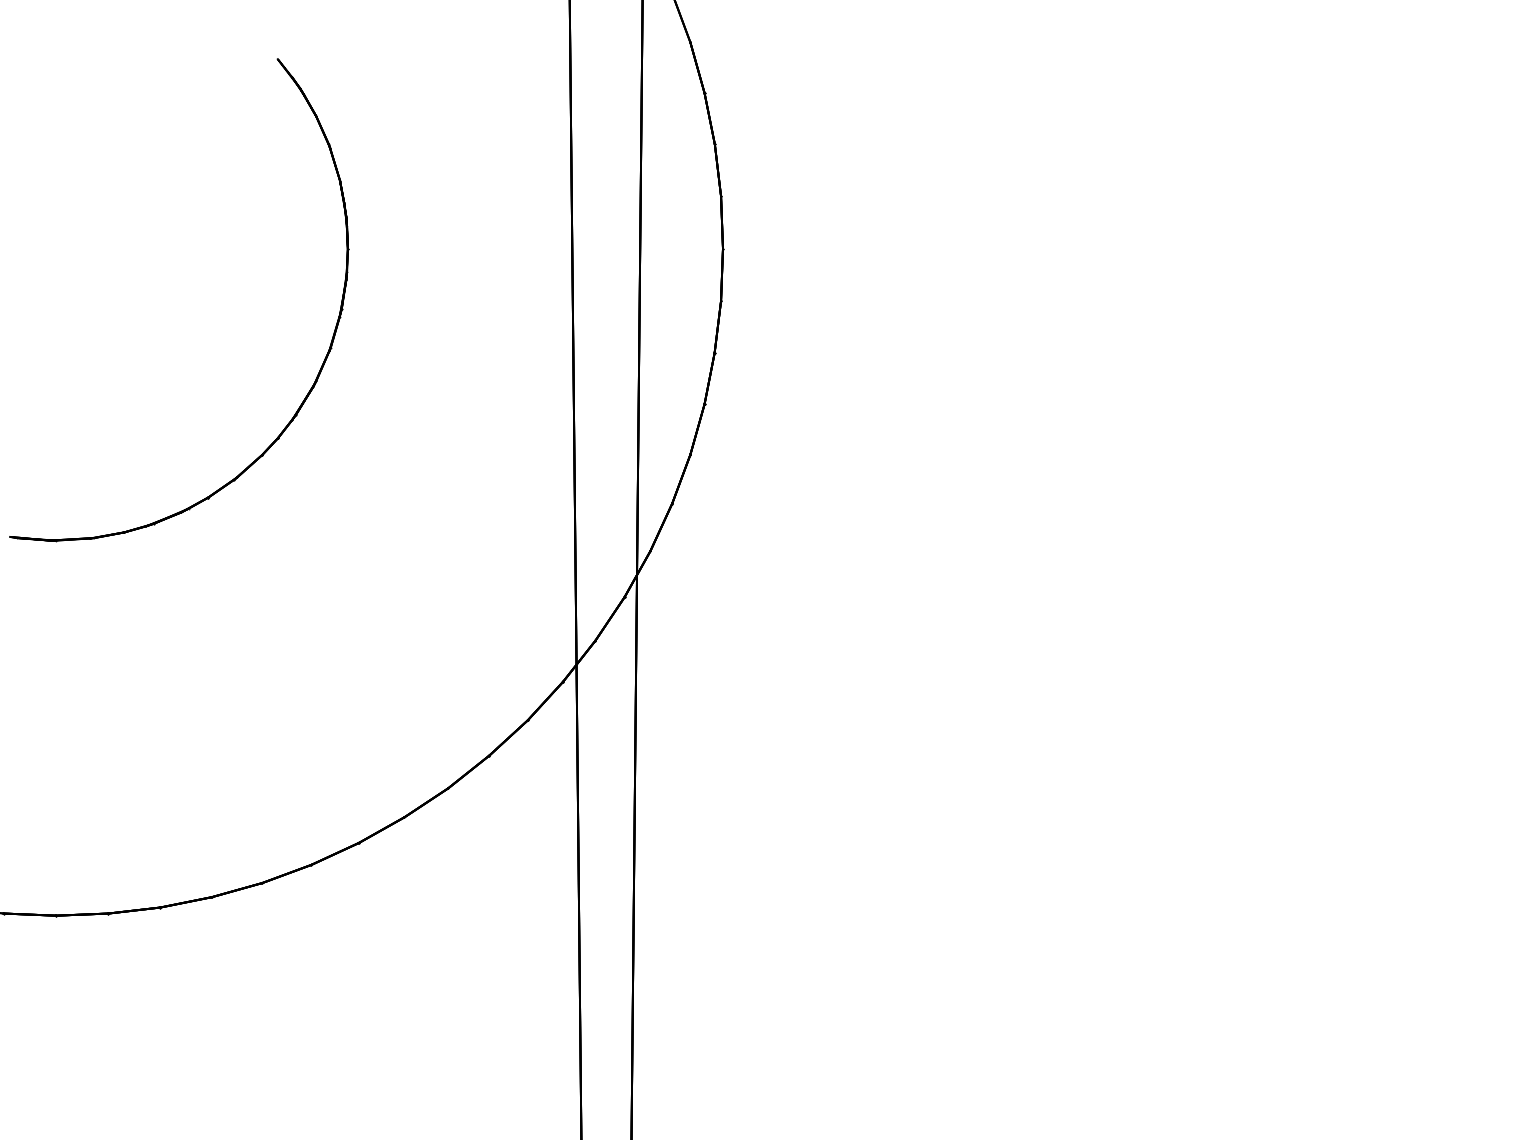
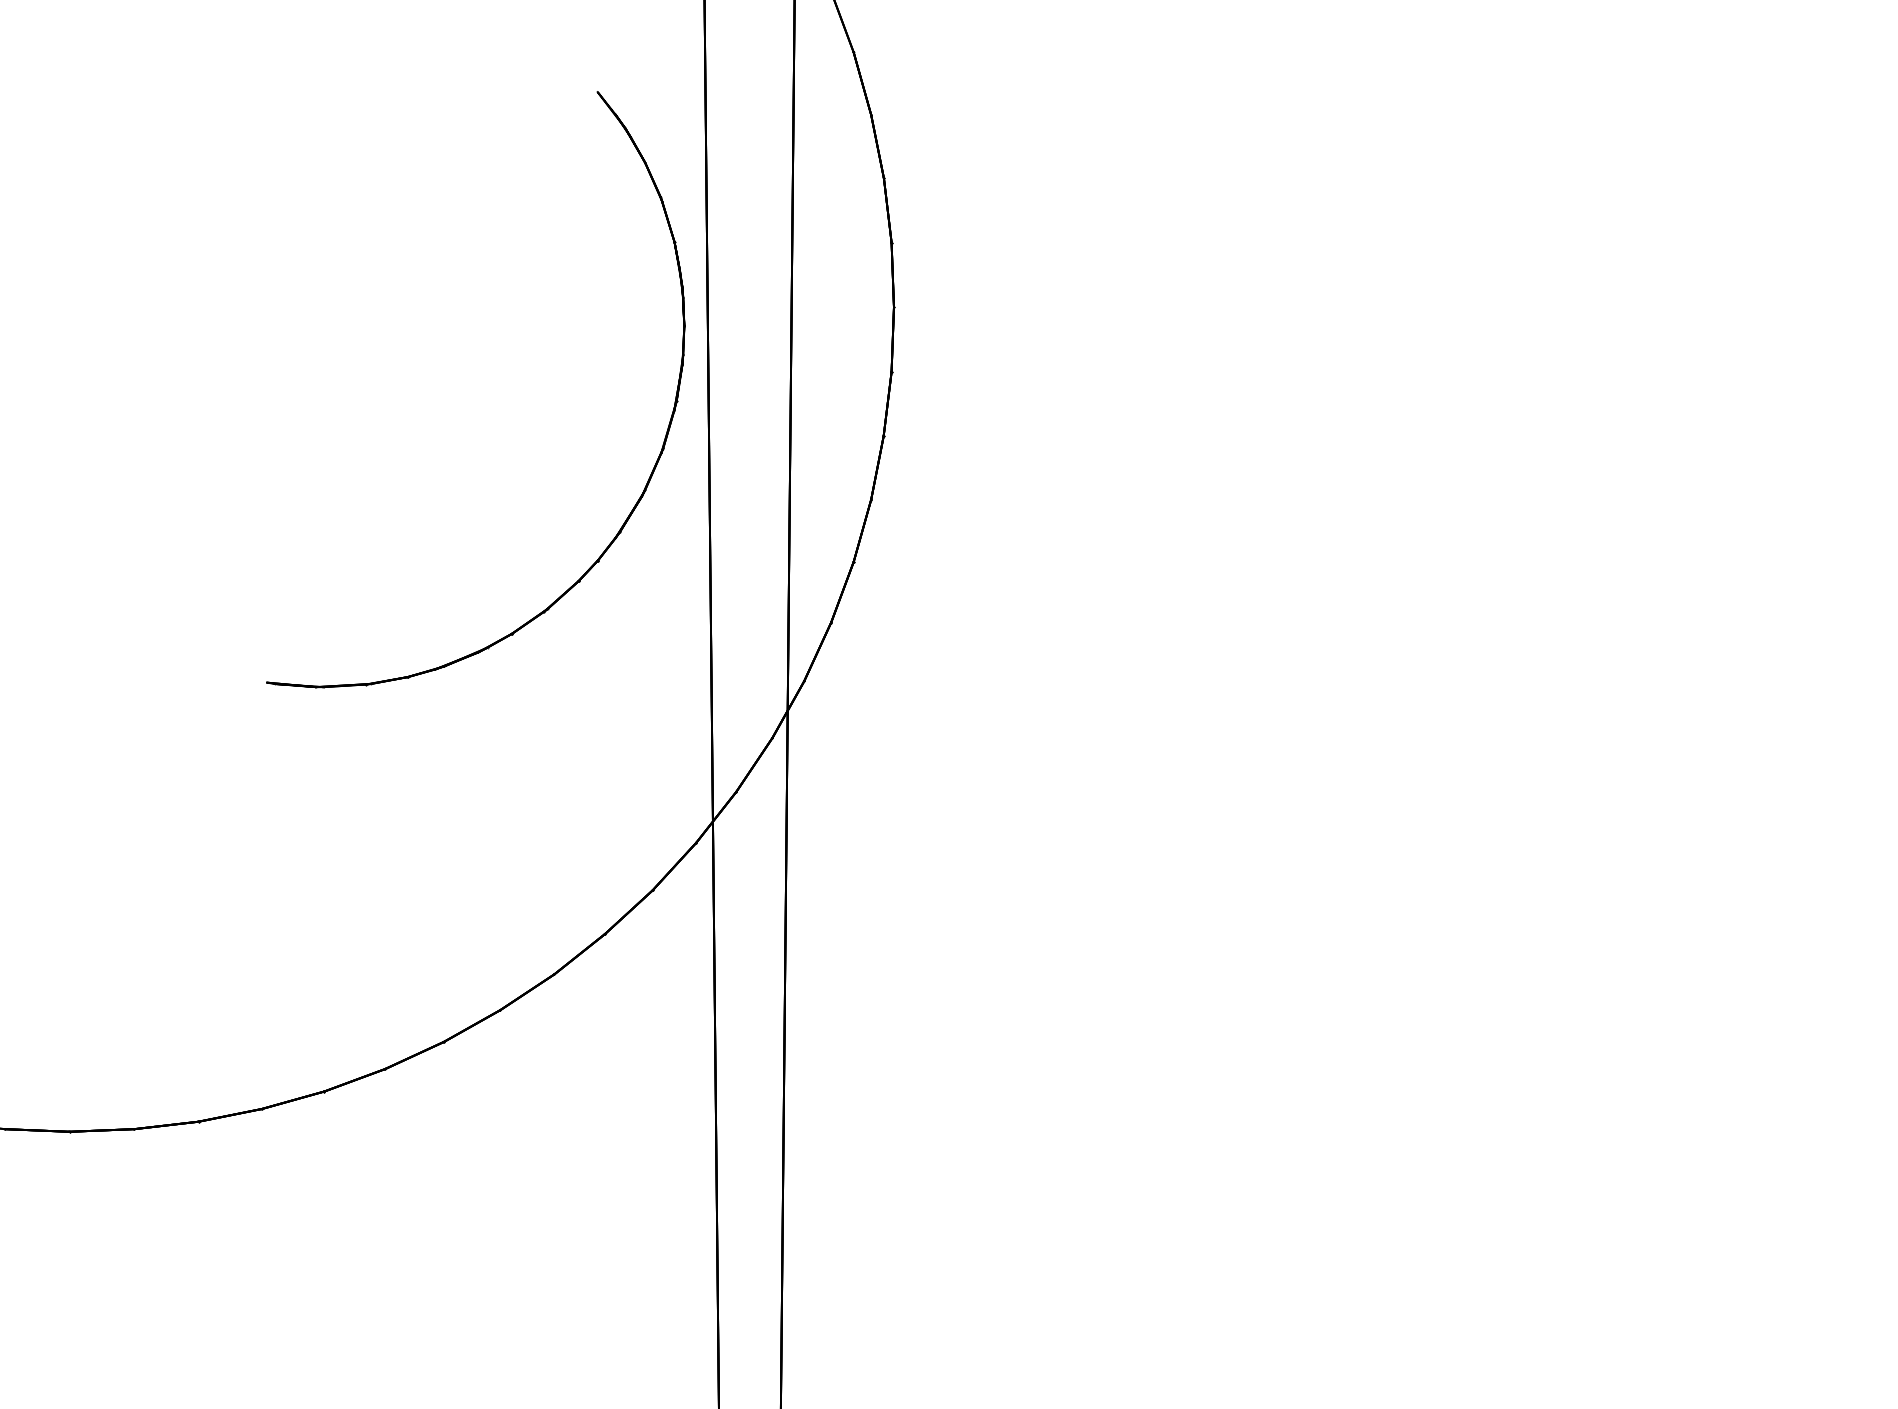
part: (321, 366) -> (651, 471), moved

